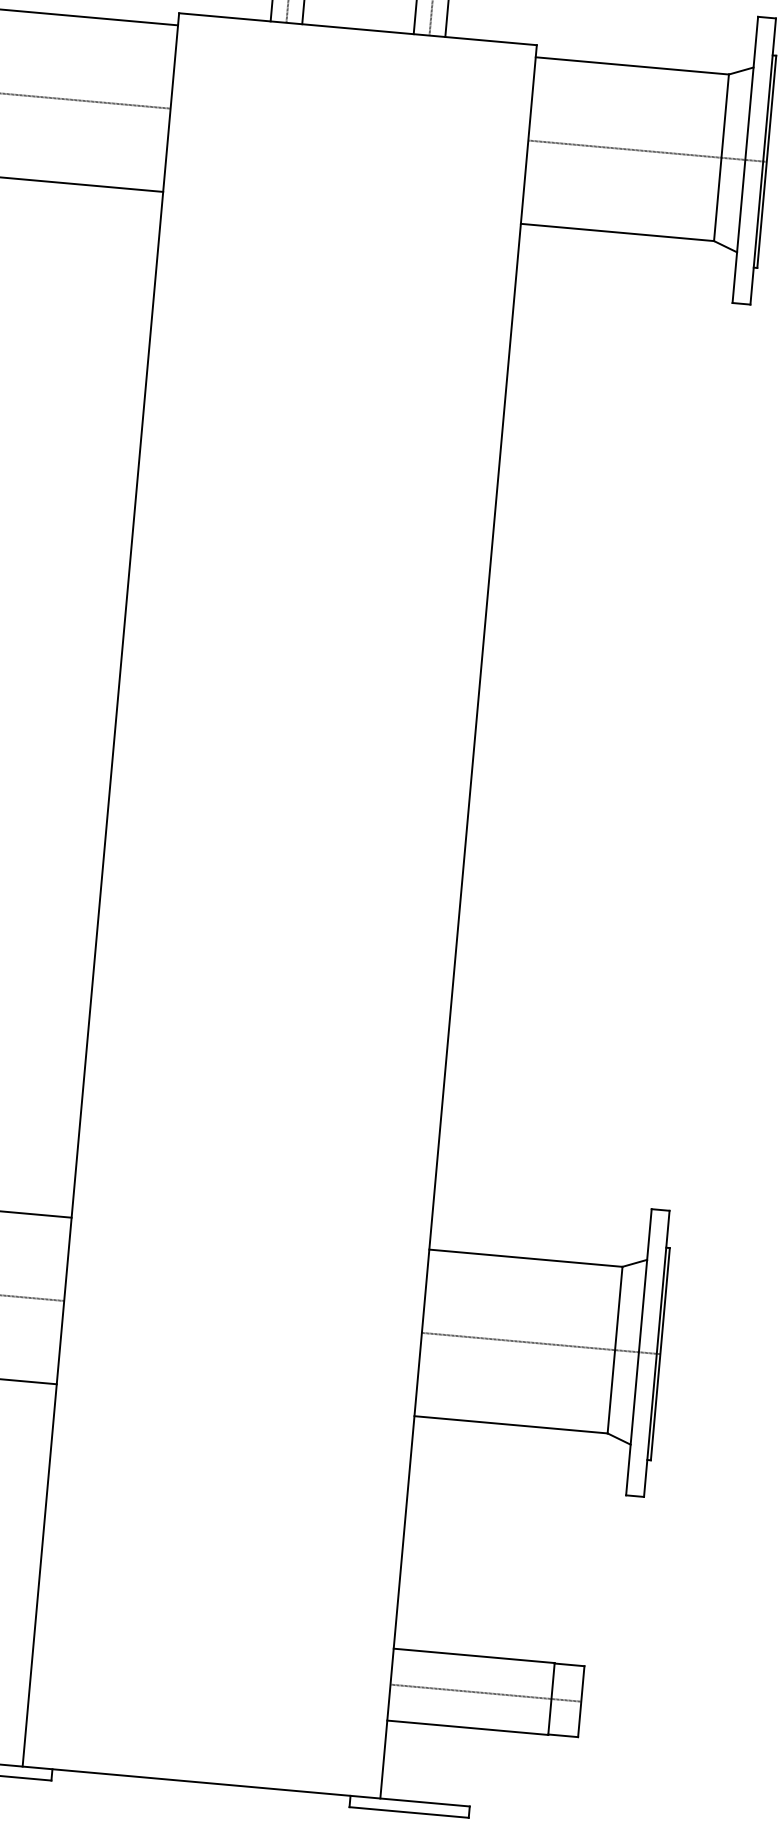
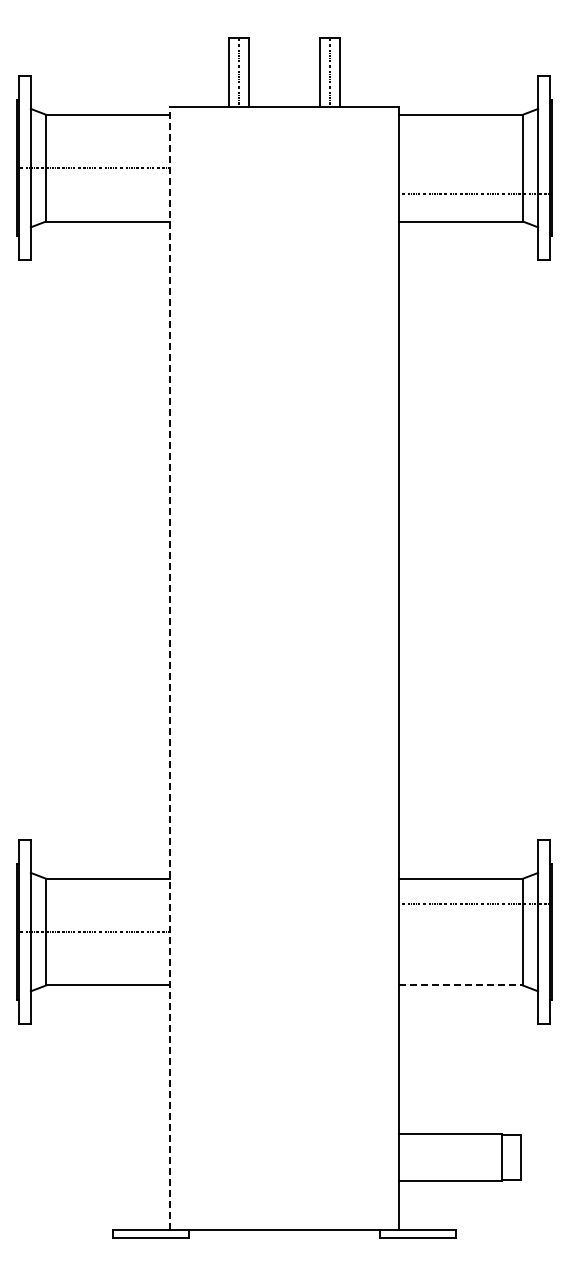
line: (647, 151) -> (475, 194), moved
line: (100, 889) -> (169, 668), solid -> dashed
line: (541, 1344) -> (475, 904), moved
line: (510, 1424) -> (460, 985), solid -> dashed
line: (486, 1693) -> (460, 1157), removed

